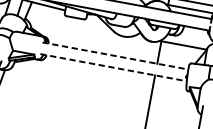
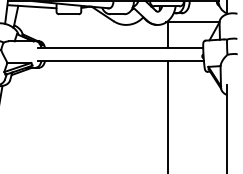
line: (115, 55) -> (120, 47), dashed -> solid
line: (113, 67) -> (120, 61), dashed -> solid

